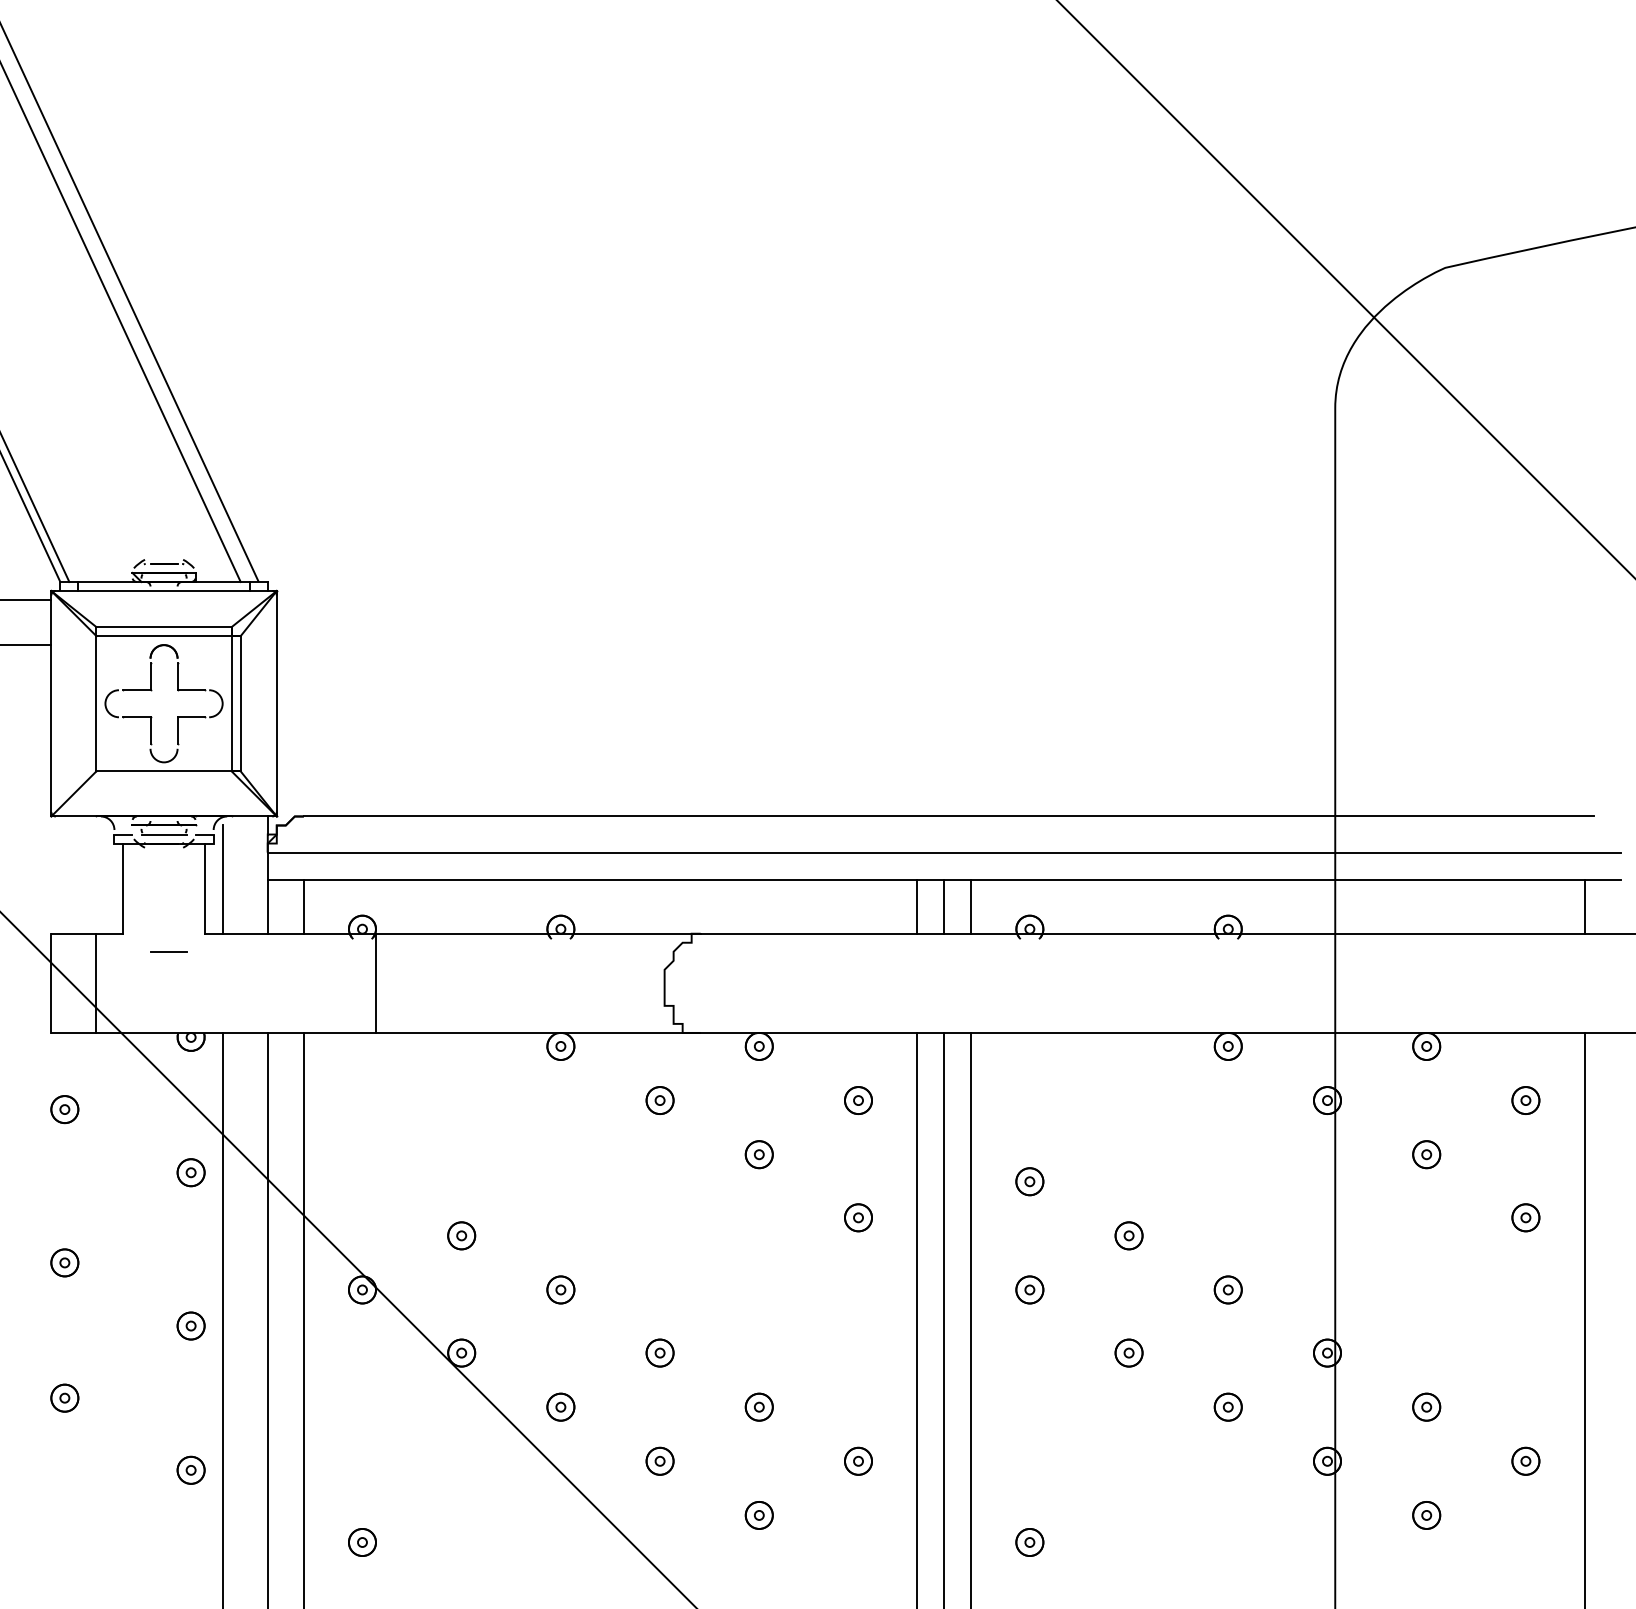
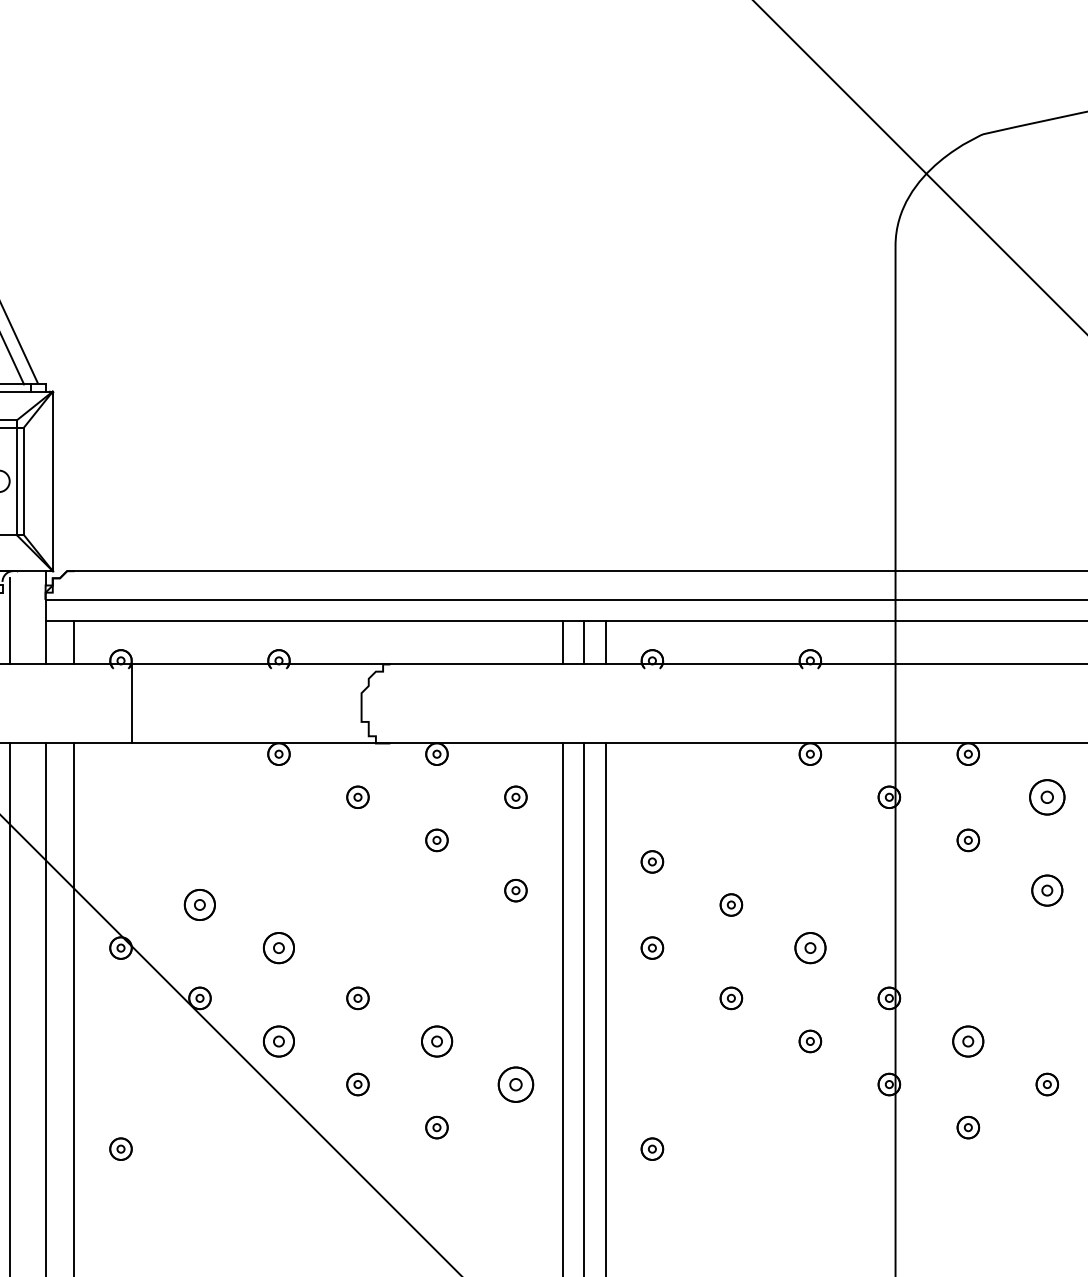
part: (1525, 1100) -> (1047, 797), size x1.6
part: (1525, 1217) -> (1047, 890), size x1.4
part: (461, 1235) -> (199, 904), size x1.4
part: (560, 1289) -> (278, 947), size x1.4
part: (1227, 1289) -> (809, 947), size x1.4
part: (560, 1406) -> (278, 1040), size x1.4
part: (758, 1406) -> (436, 1040), size x1.4
part: (1426, 1406) -> (968, 1040), size x1.4
part: (858, 1460) -> (515, 1083), size x1.6

